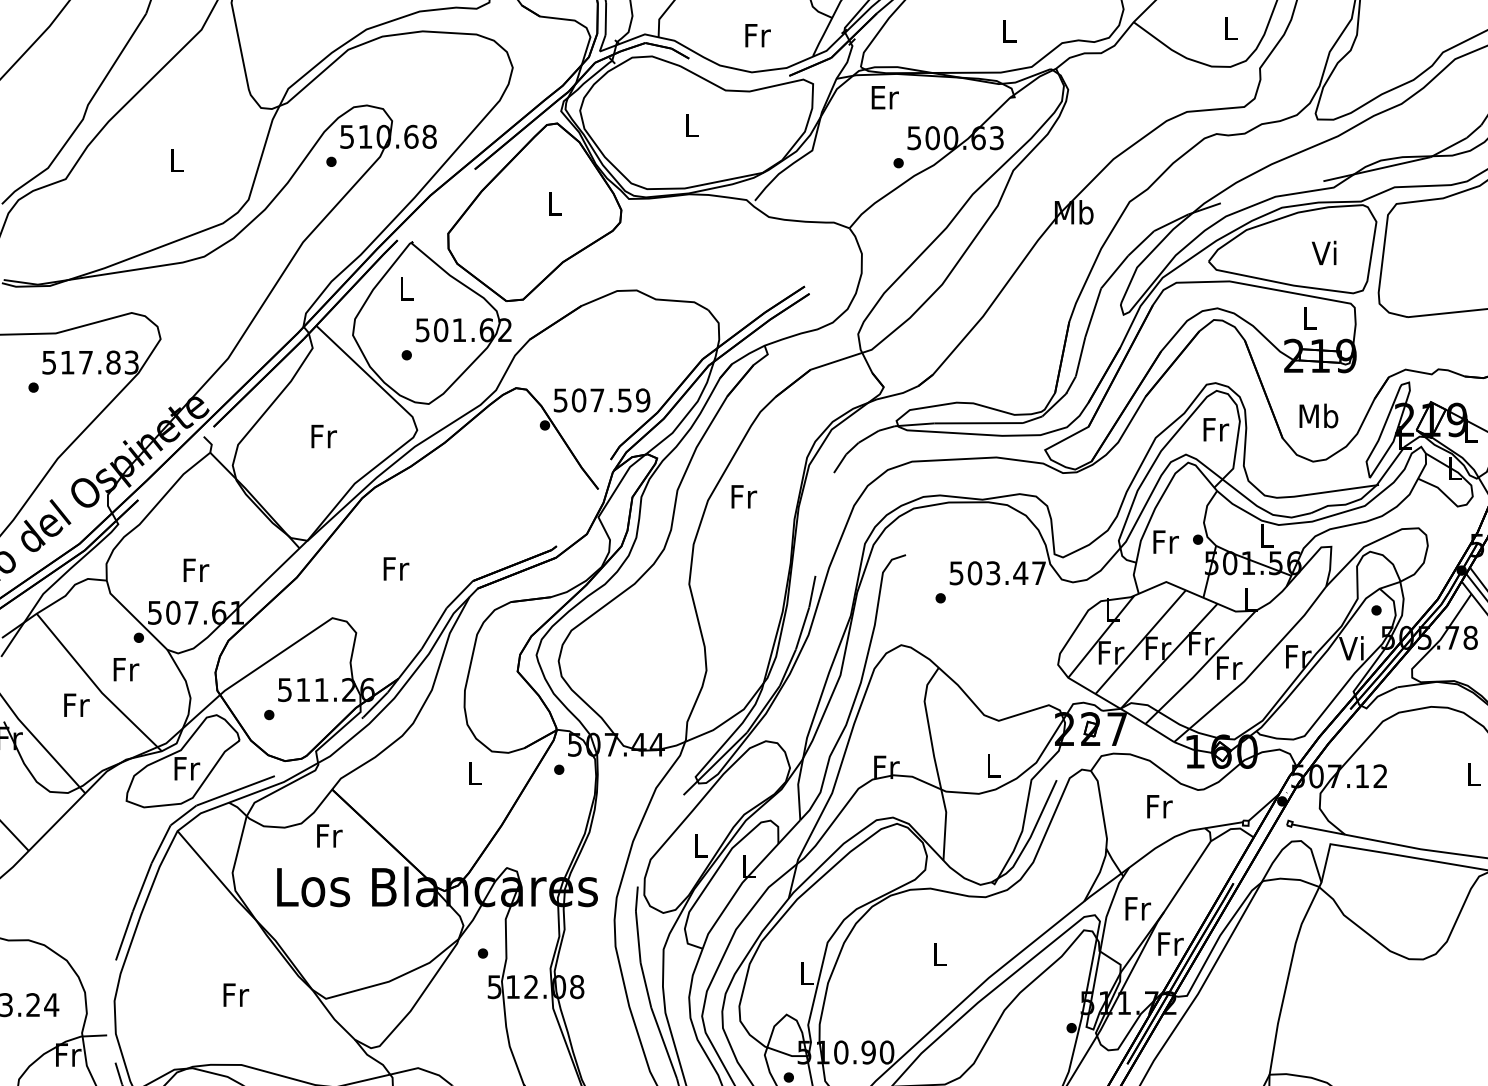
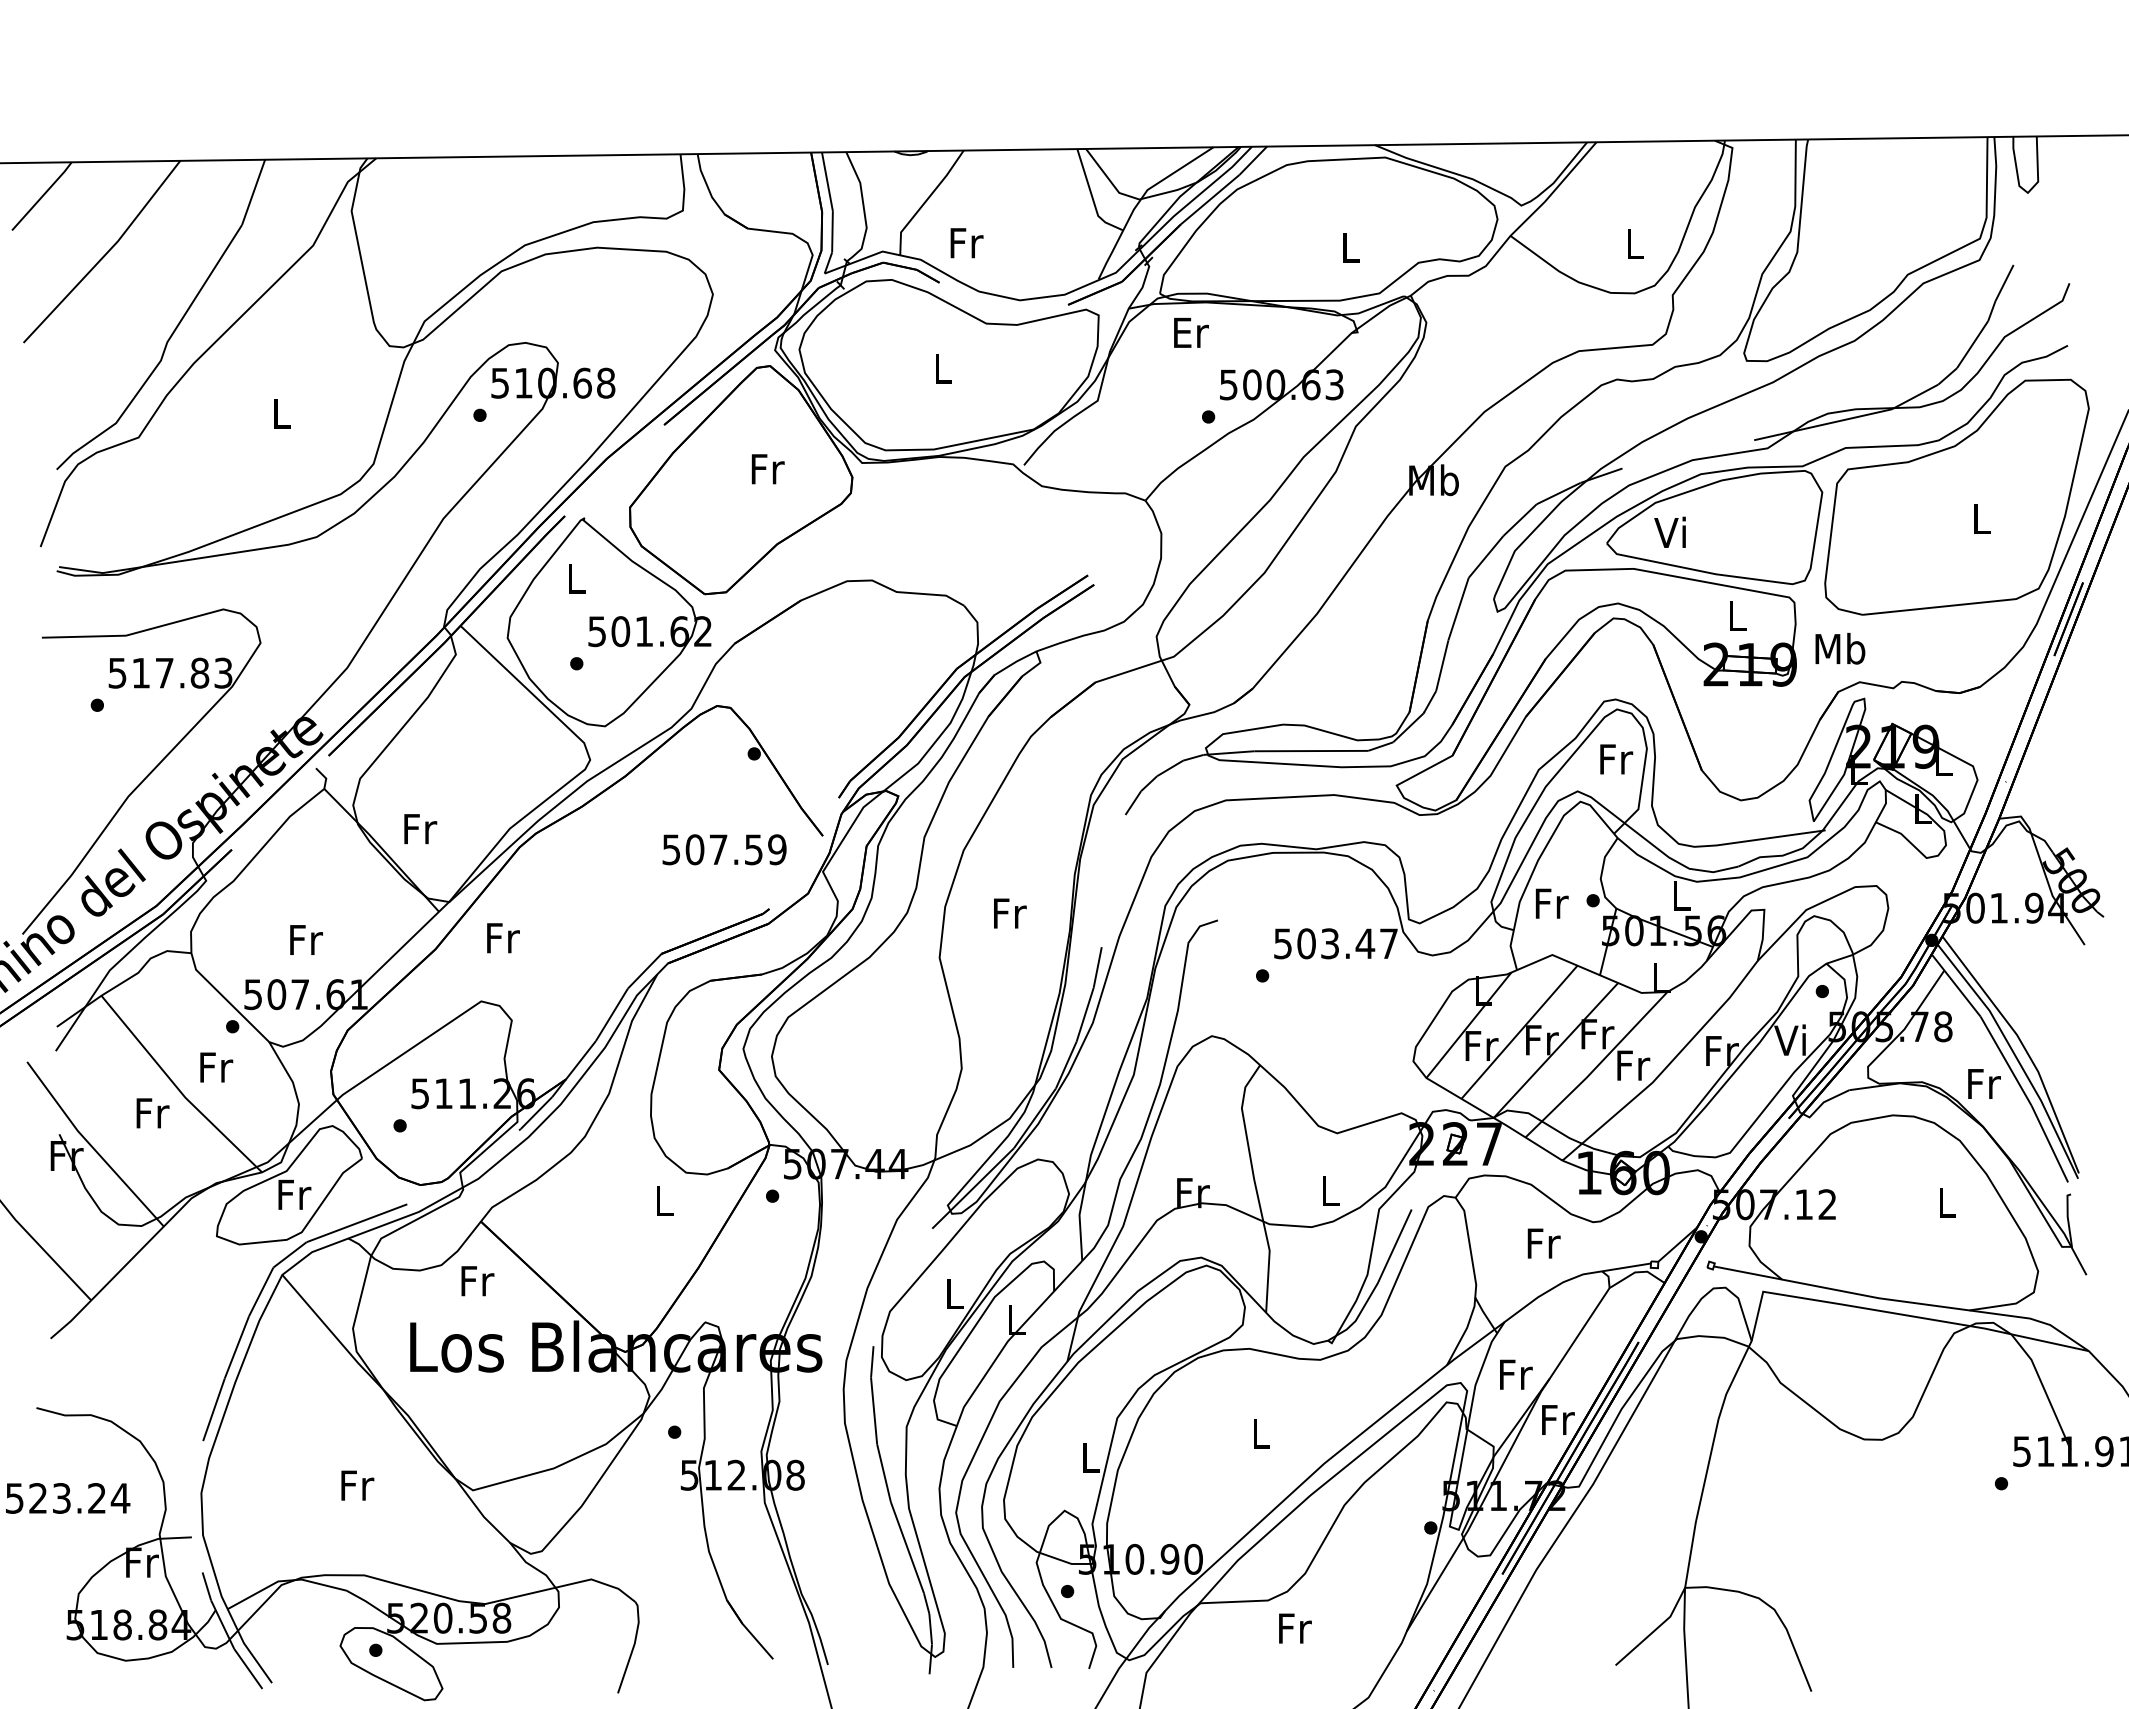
text: (757, 35) -> (966, 243), moved
text: (555, 204) -> (767, 469), L -> Fr
text: (1323, 252) -> (1669, 531), moved
text: (601, 400) -> (724, 849), moved
text: (1318, 415) -> (1840, 648), moved
text: (324, 436) -> (420, 829), moved
text: (744, 496) -> (1010, 913), moved
text: (396, 569) -> (503, 938), moved

